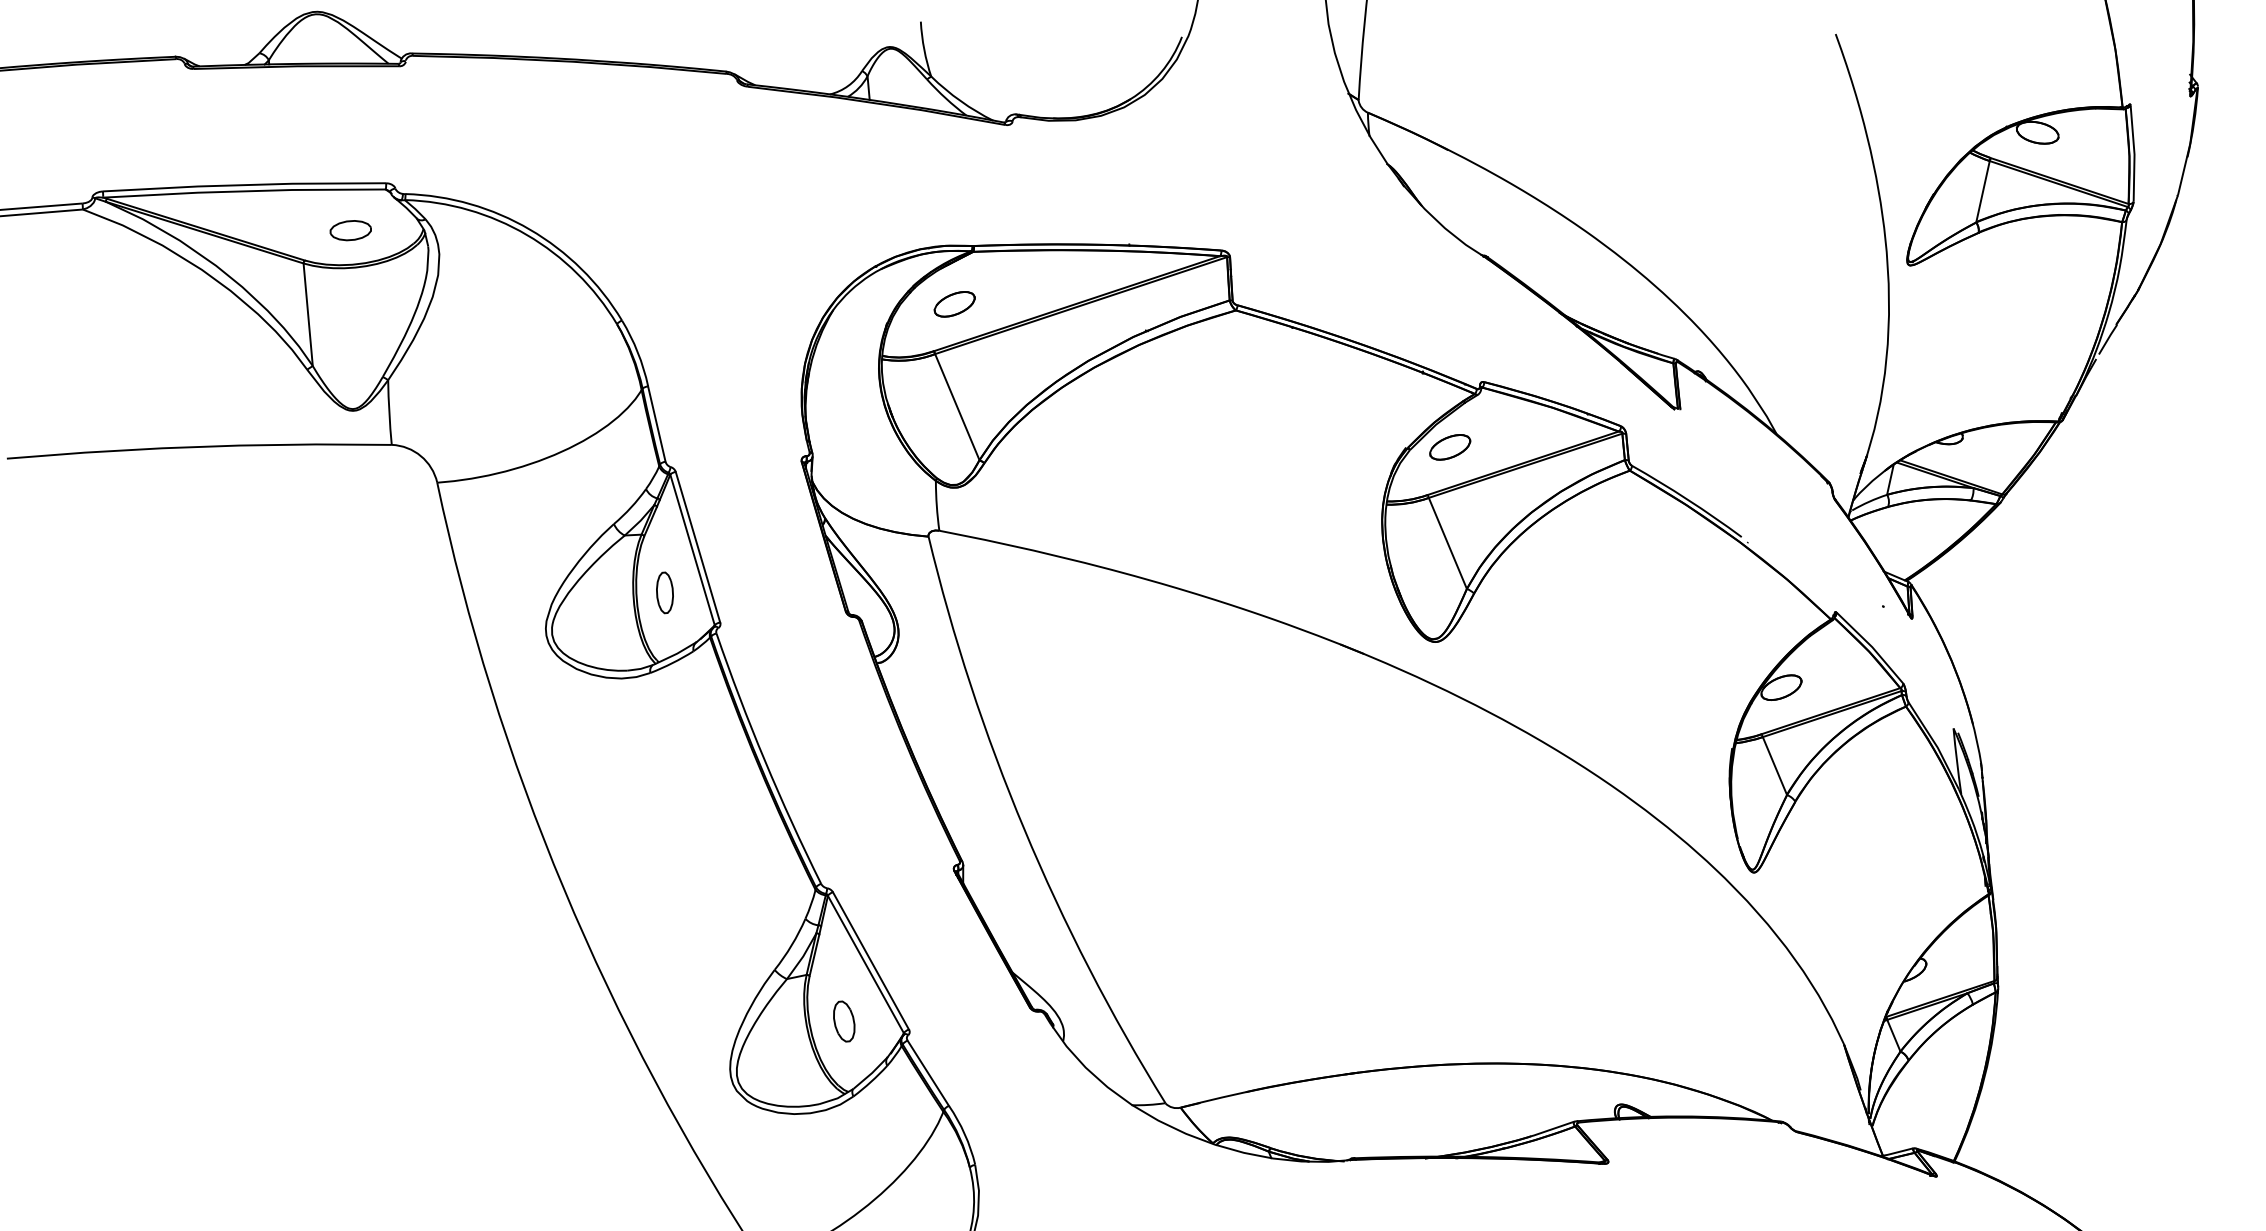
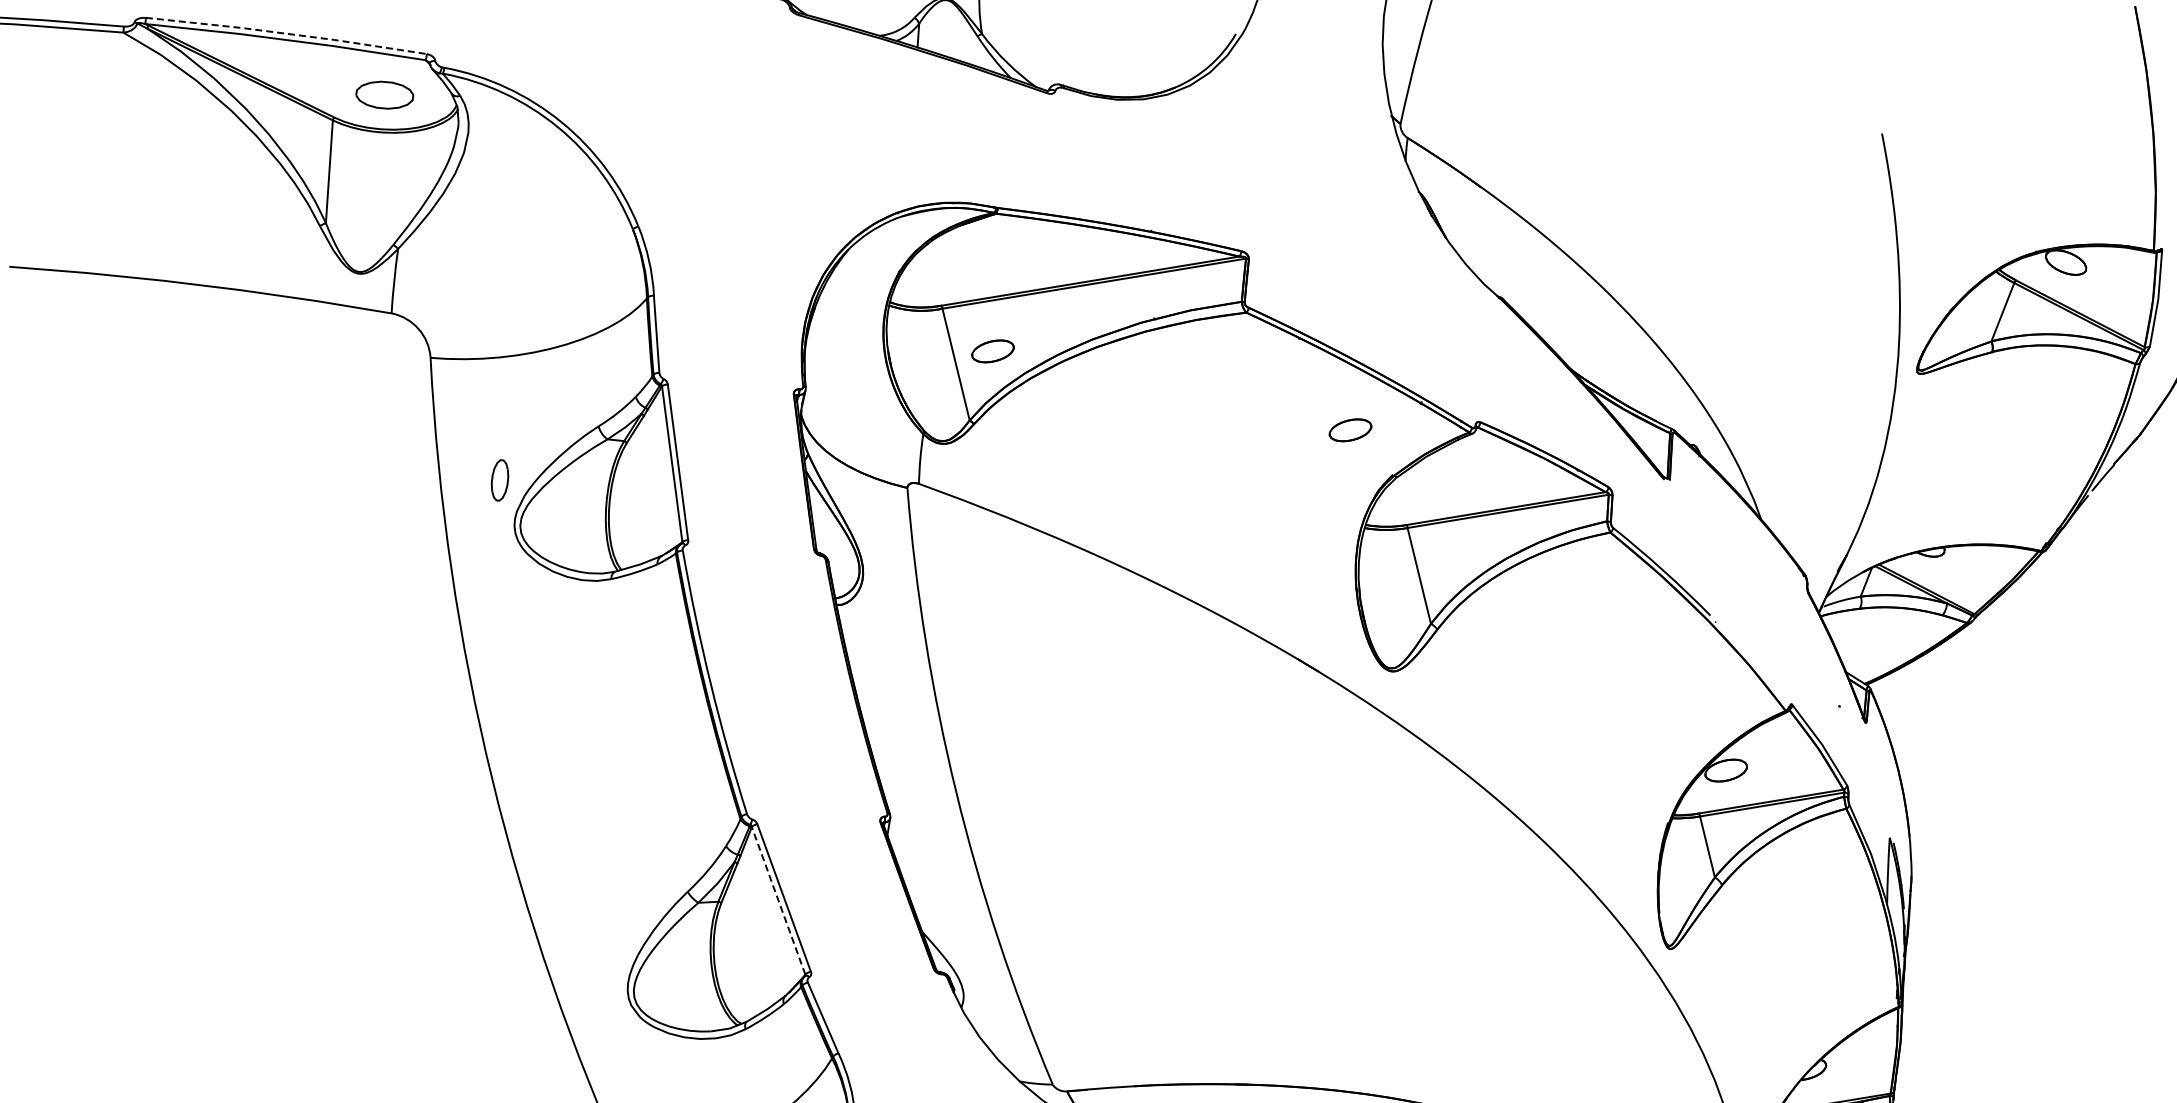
line: (244, 185) -> (286, 34), solid -> dashed
part: (350, 230) -> (384, 95), size x1.4
part: (954, 304) -> (992, 351), moved
part: (1450, 447) -> (1350, 430), moved
part: (664, 592) -> (499, 479), moved
line: (865, 964) -> (778, 900), solid -> dashed
part: (844, 1021) -> (748, 953), removed

